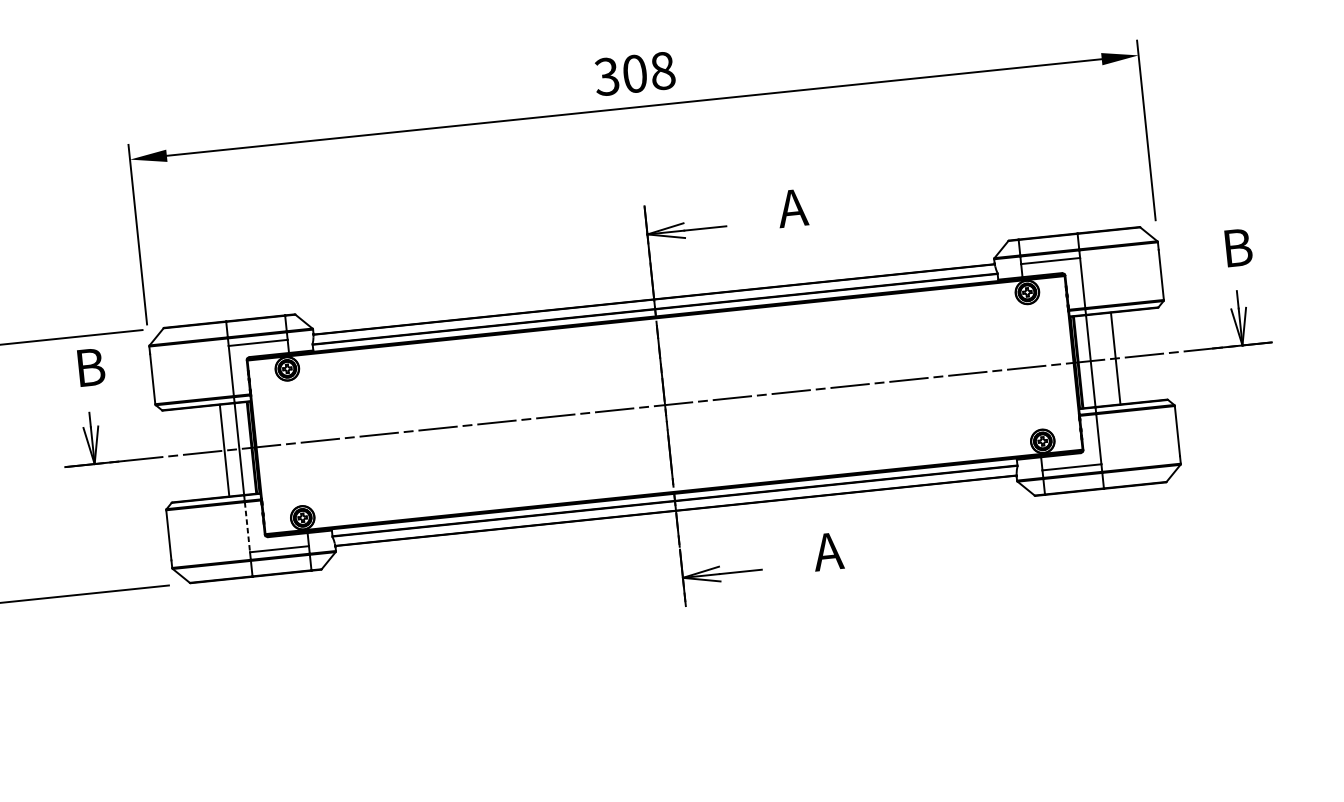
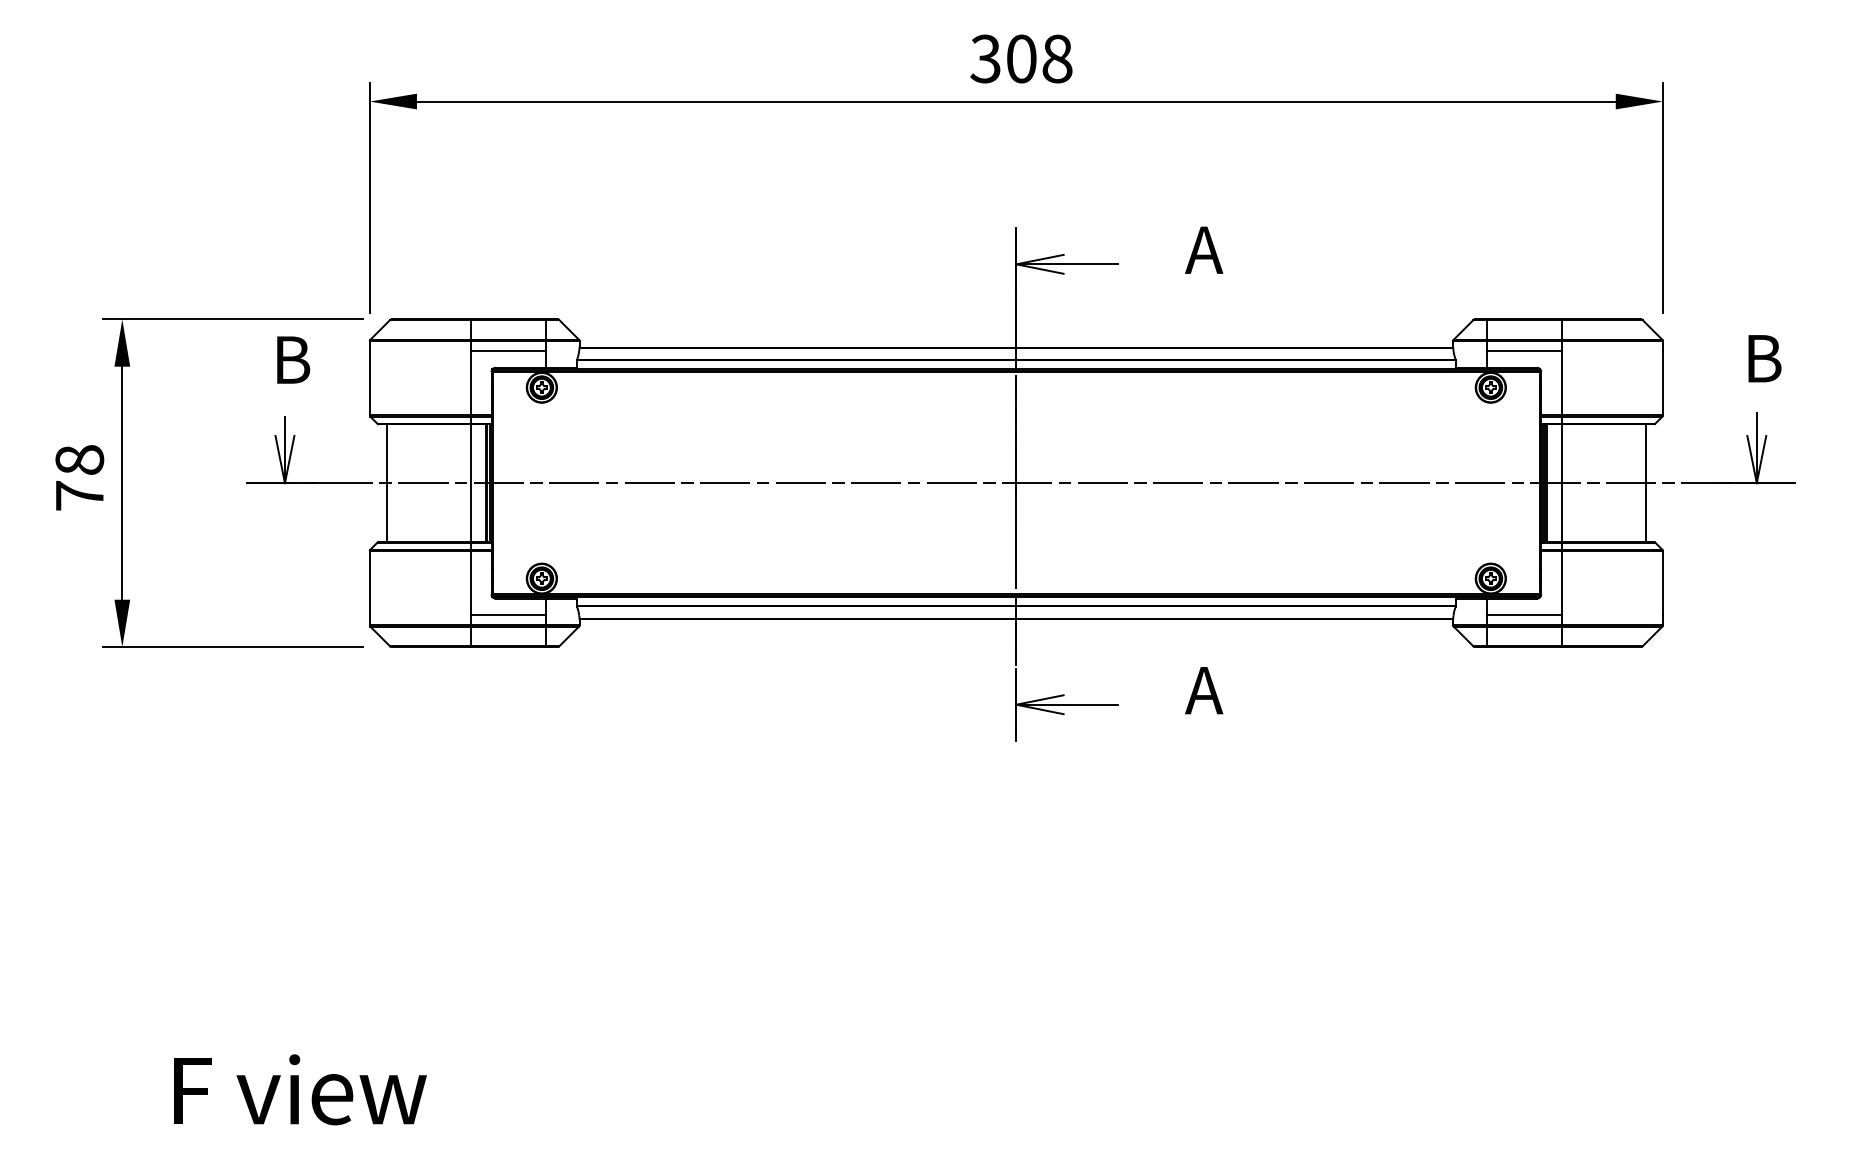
line: (1115, 357) -> (1646, 482), moved
line: (224, 450) -> (386, 482), moved
line: (247, 527) -> (470, 583), dashed -> solid

